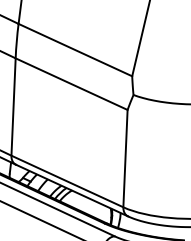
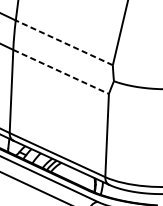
line: (75, 50) -> (64, 43), solid -> dashed
line: (71, 84) -> (60, 72), solid -> dashed

